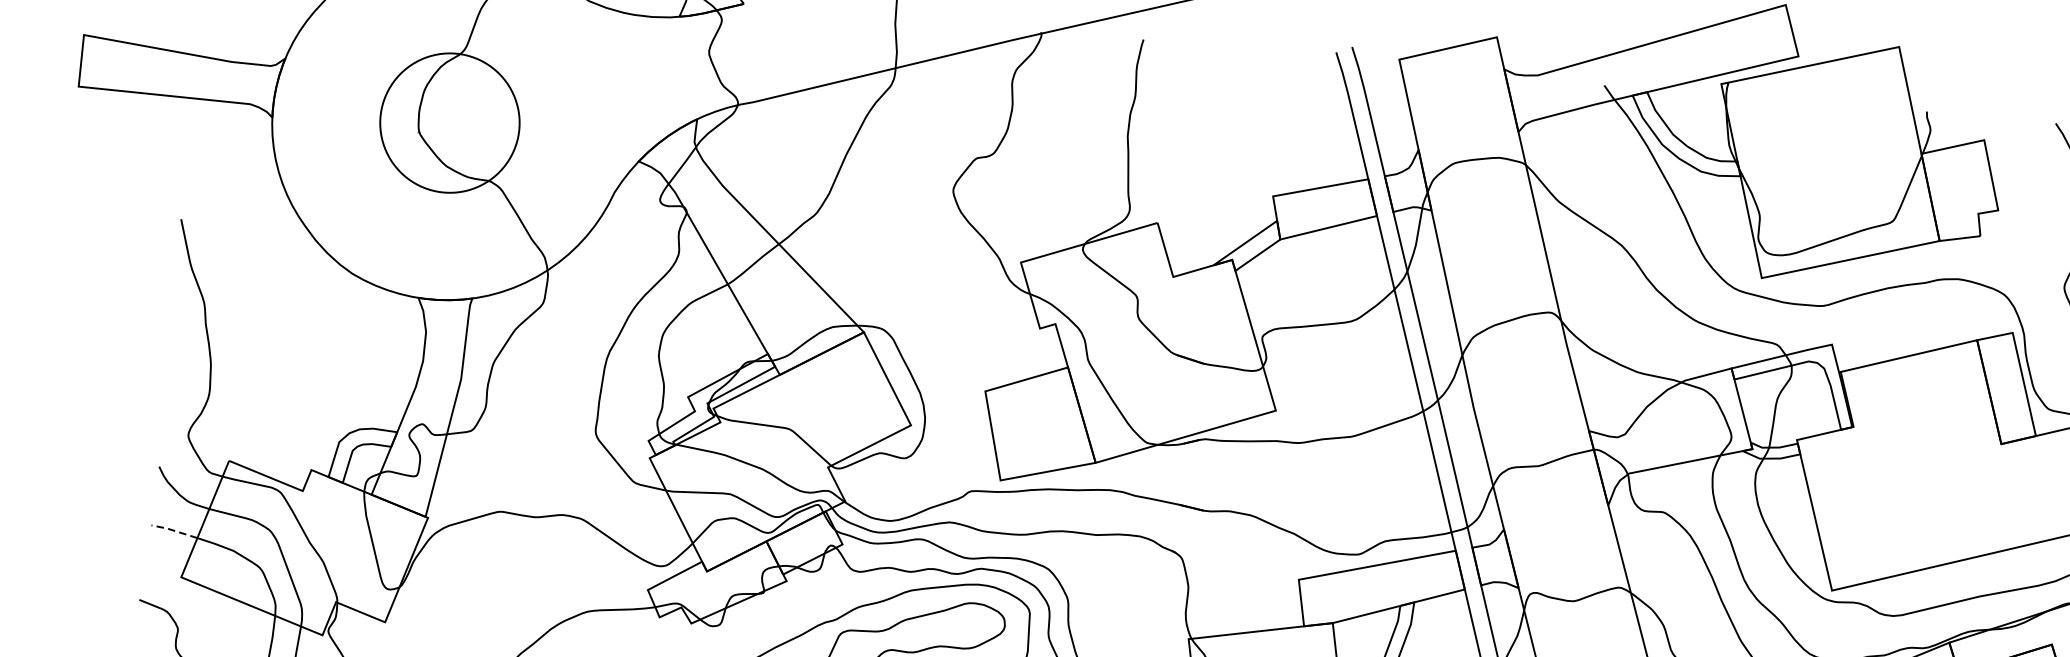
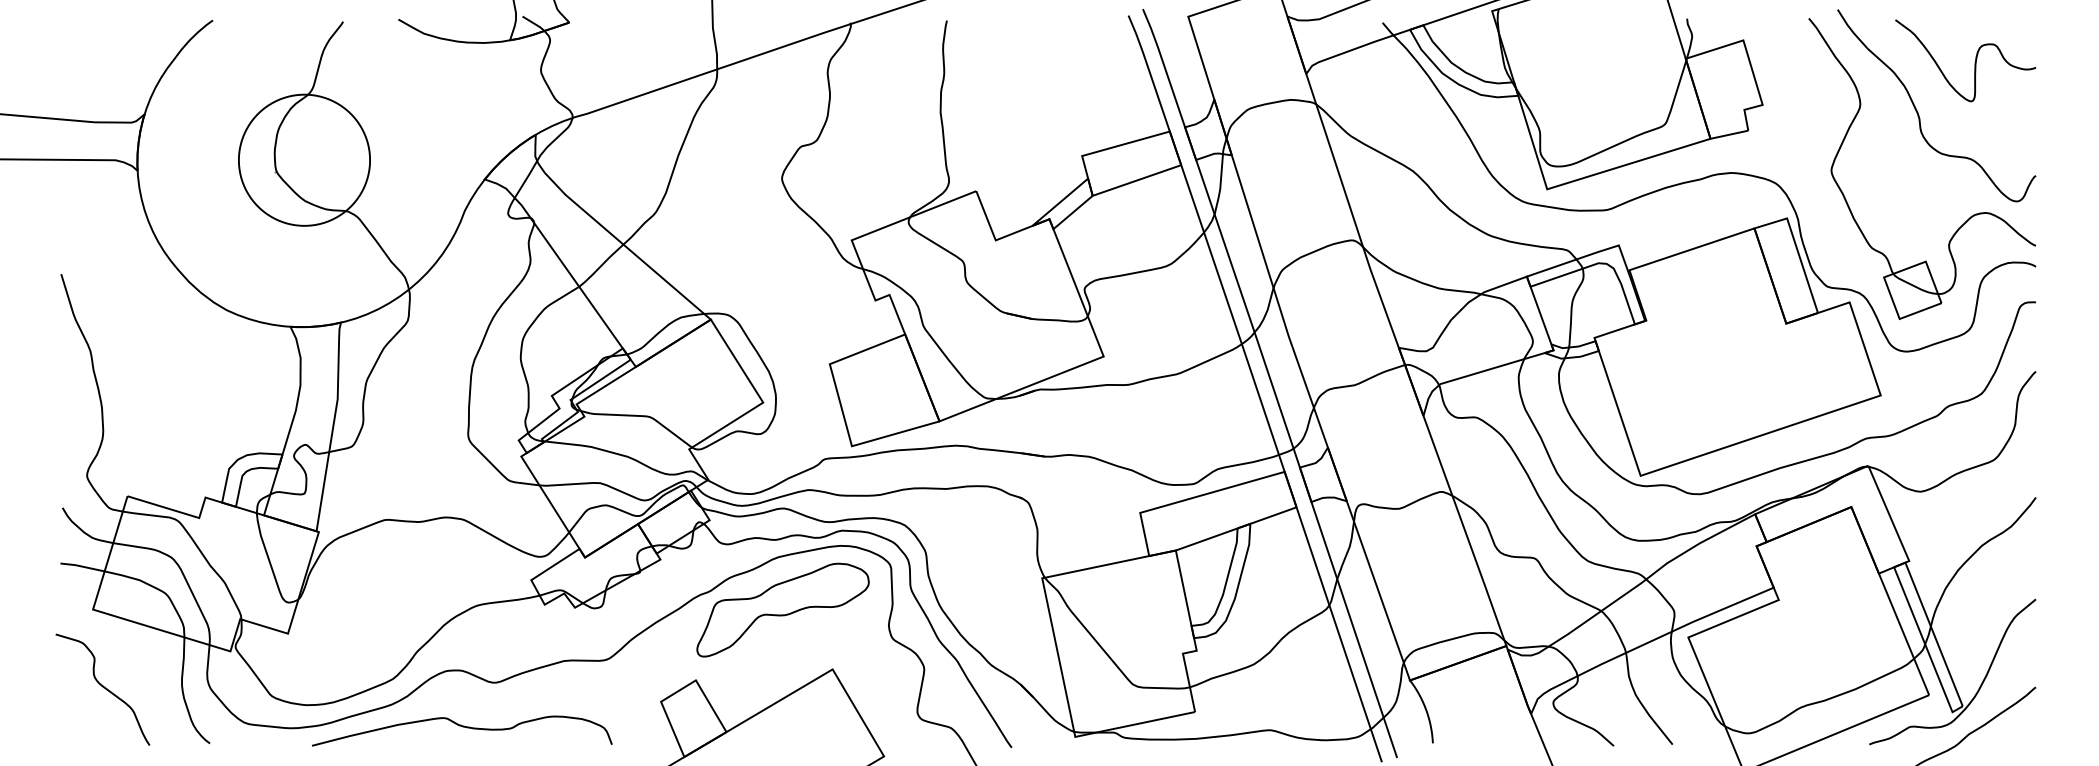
line: (173, 530) -> (81, 566), dashed -> solid

